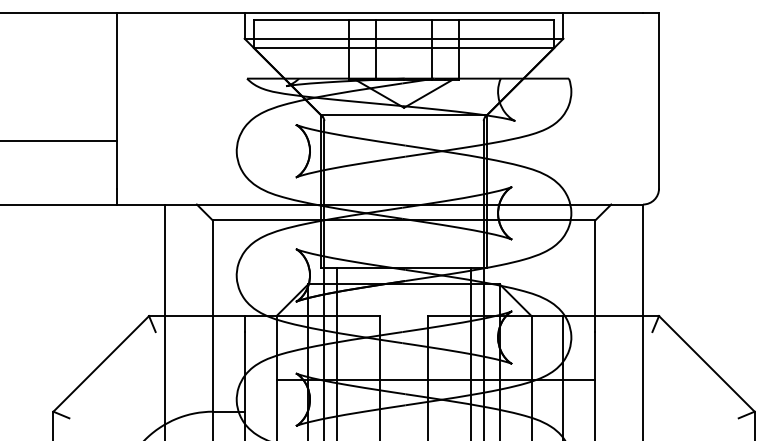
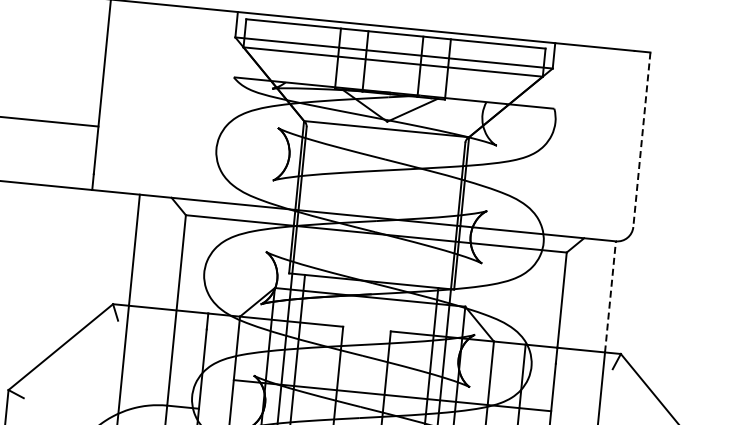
line: (659, 100) -> (642, 139), solid -> dashed
line: (643, 260) -> (610, 297), solid -> dashed

